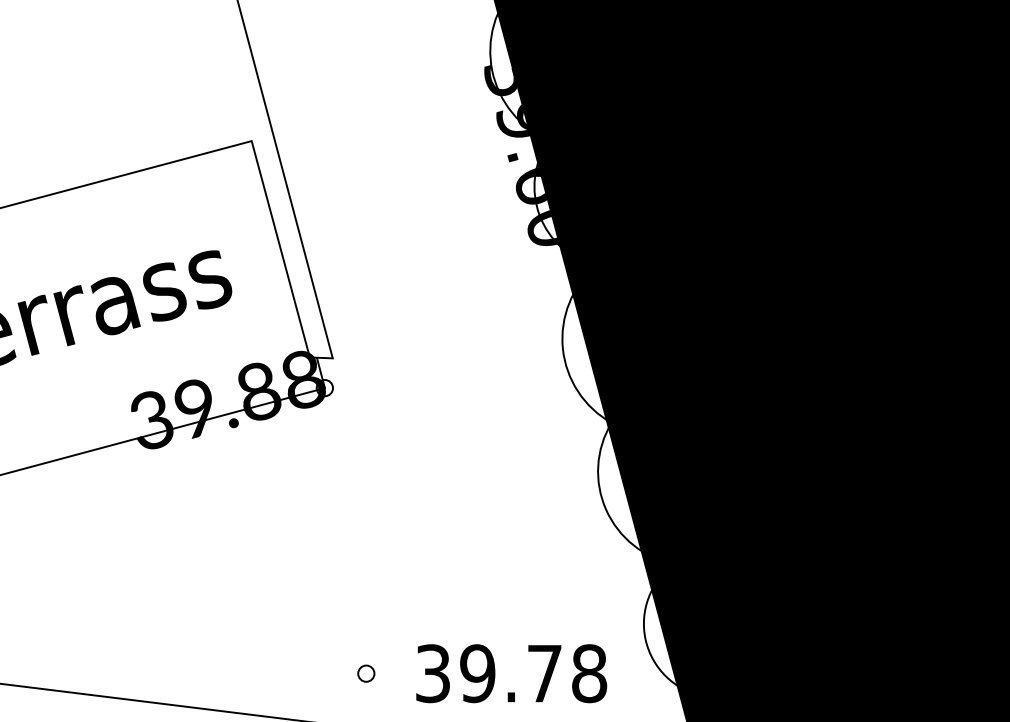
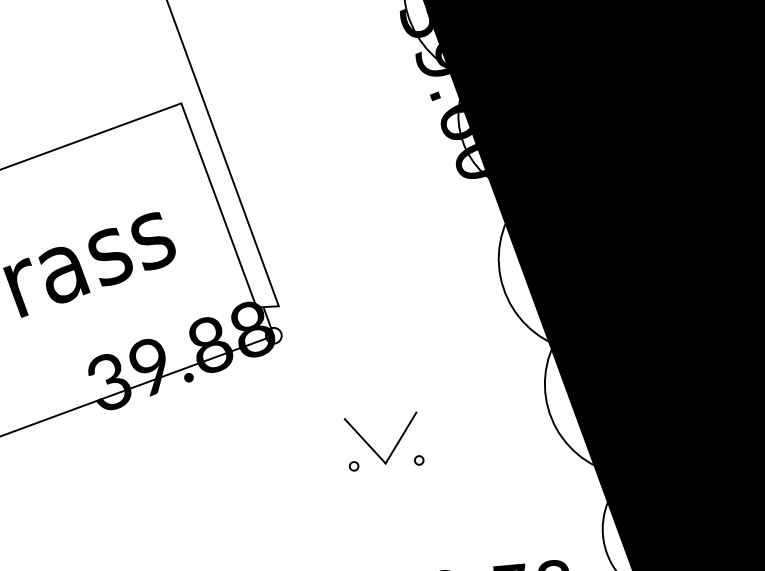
part: (418, 515) -> (375, 450), added

